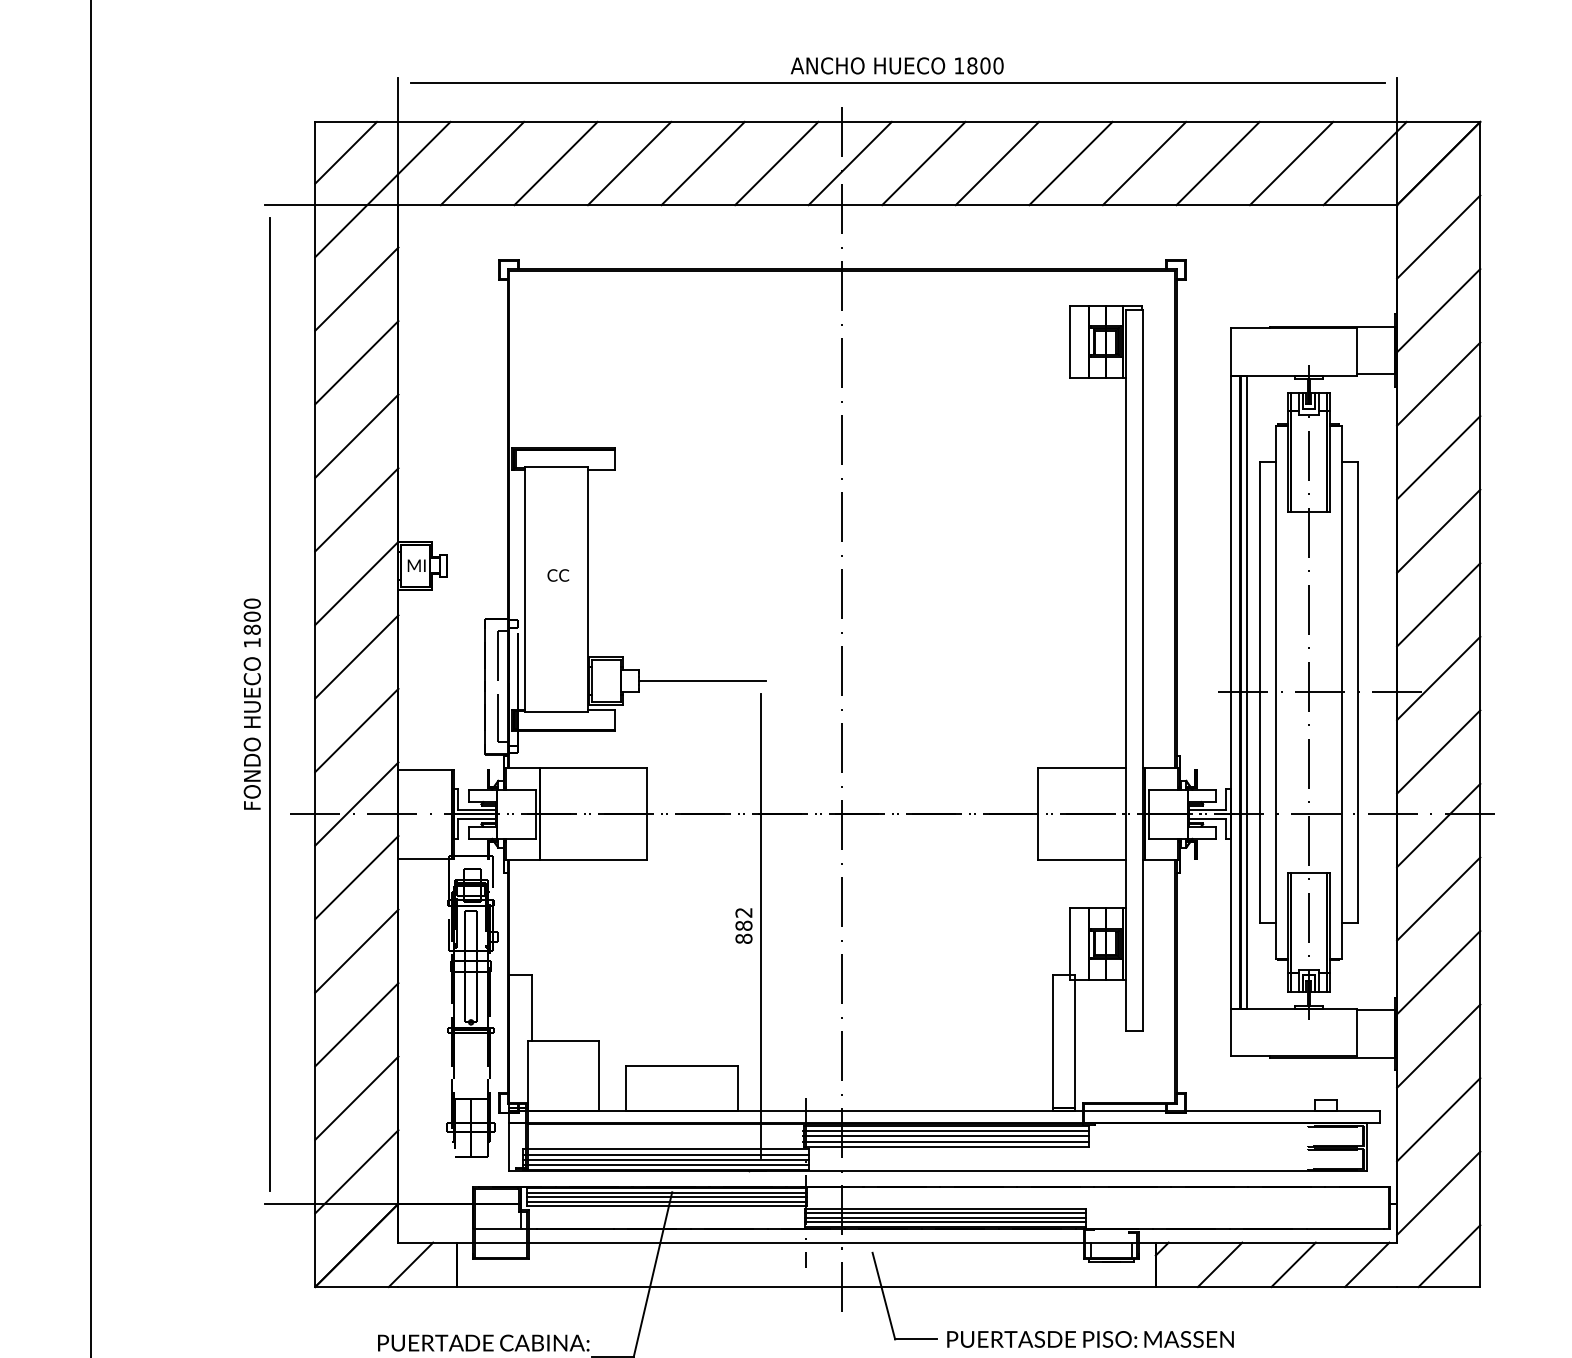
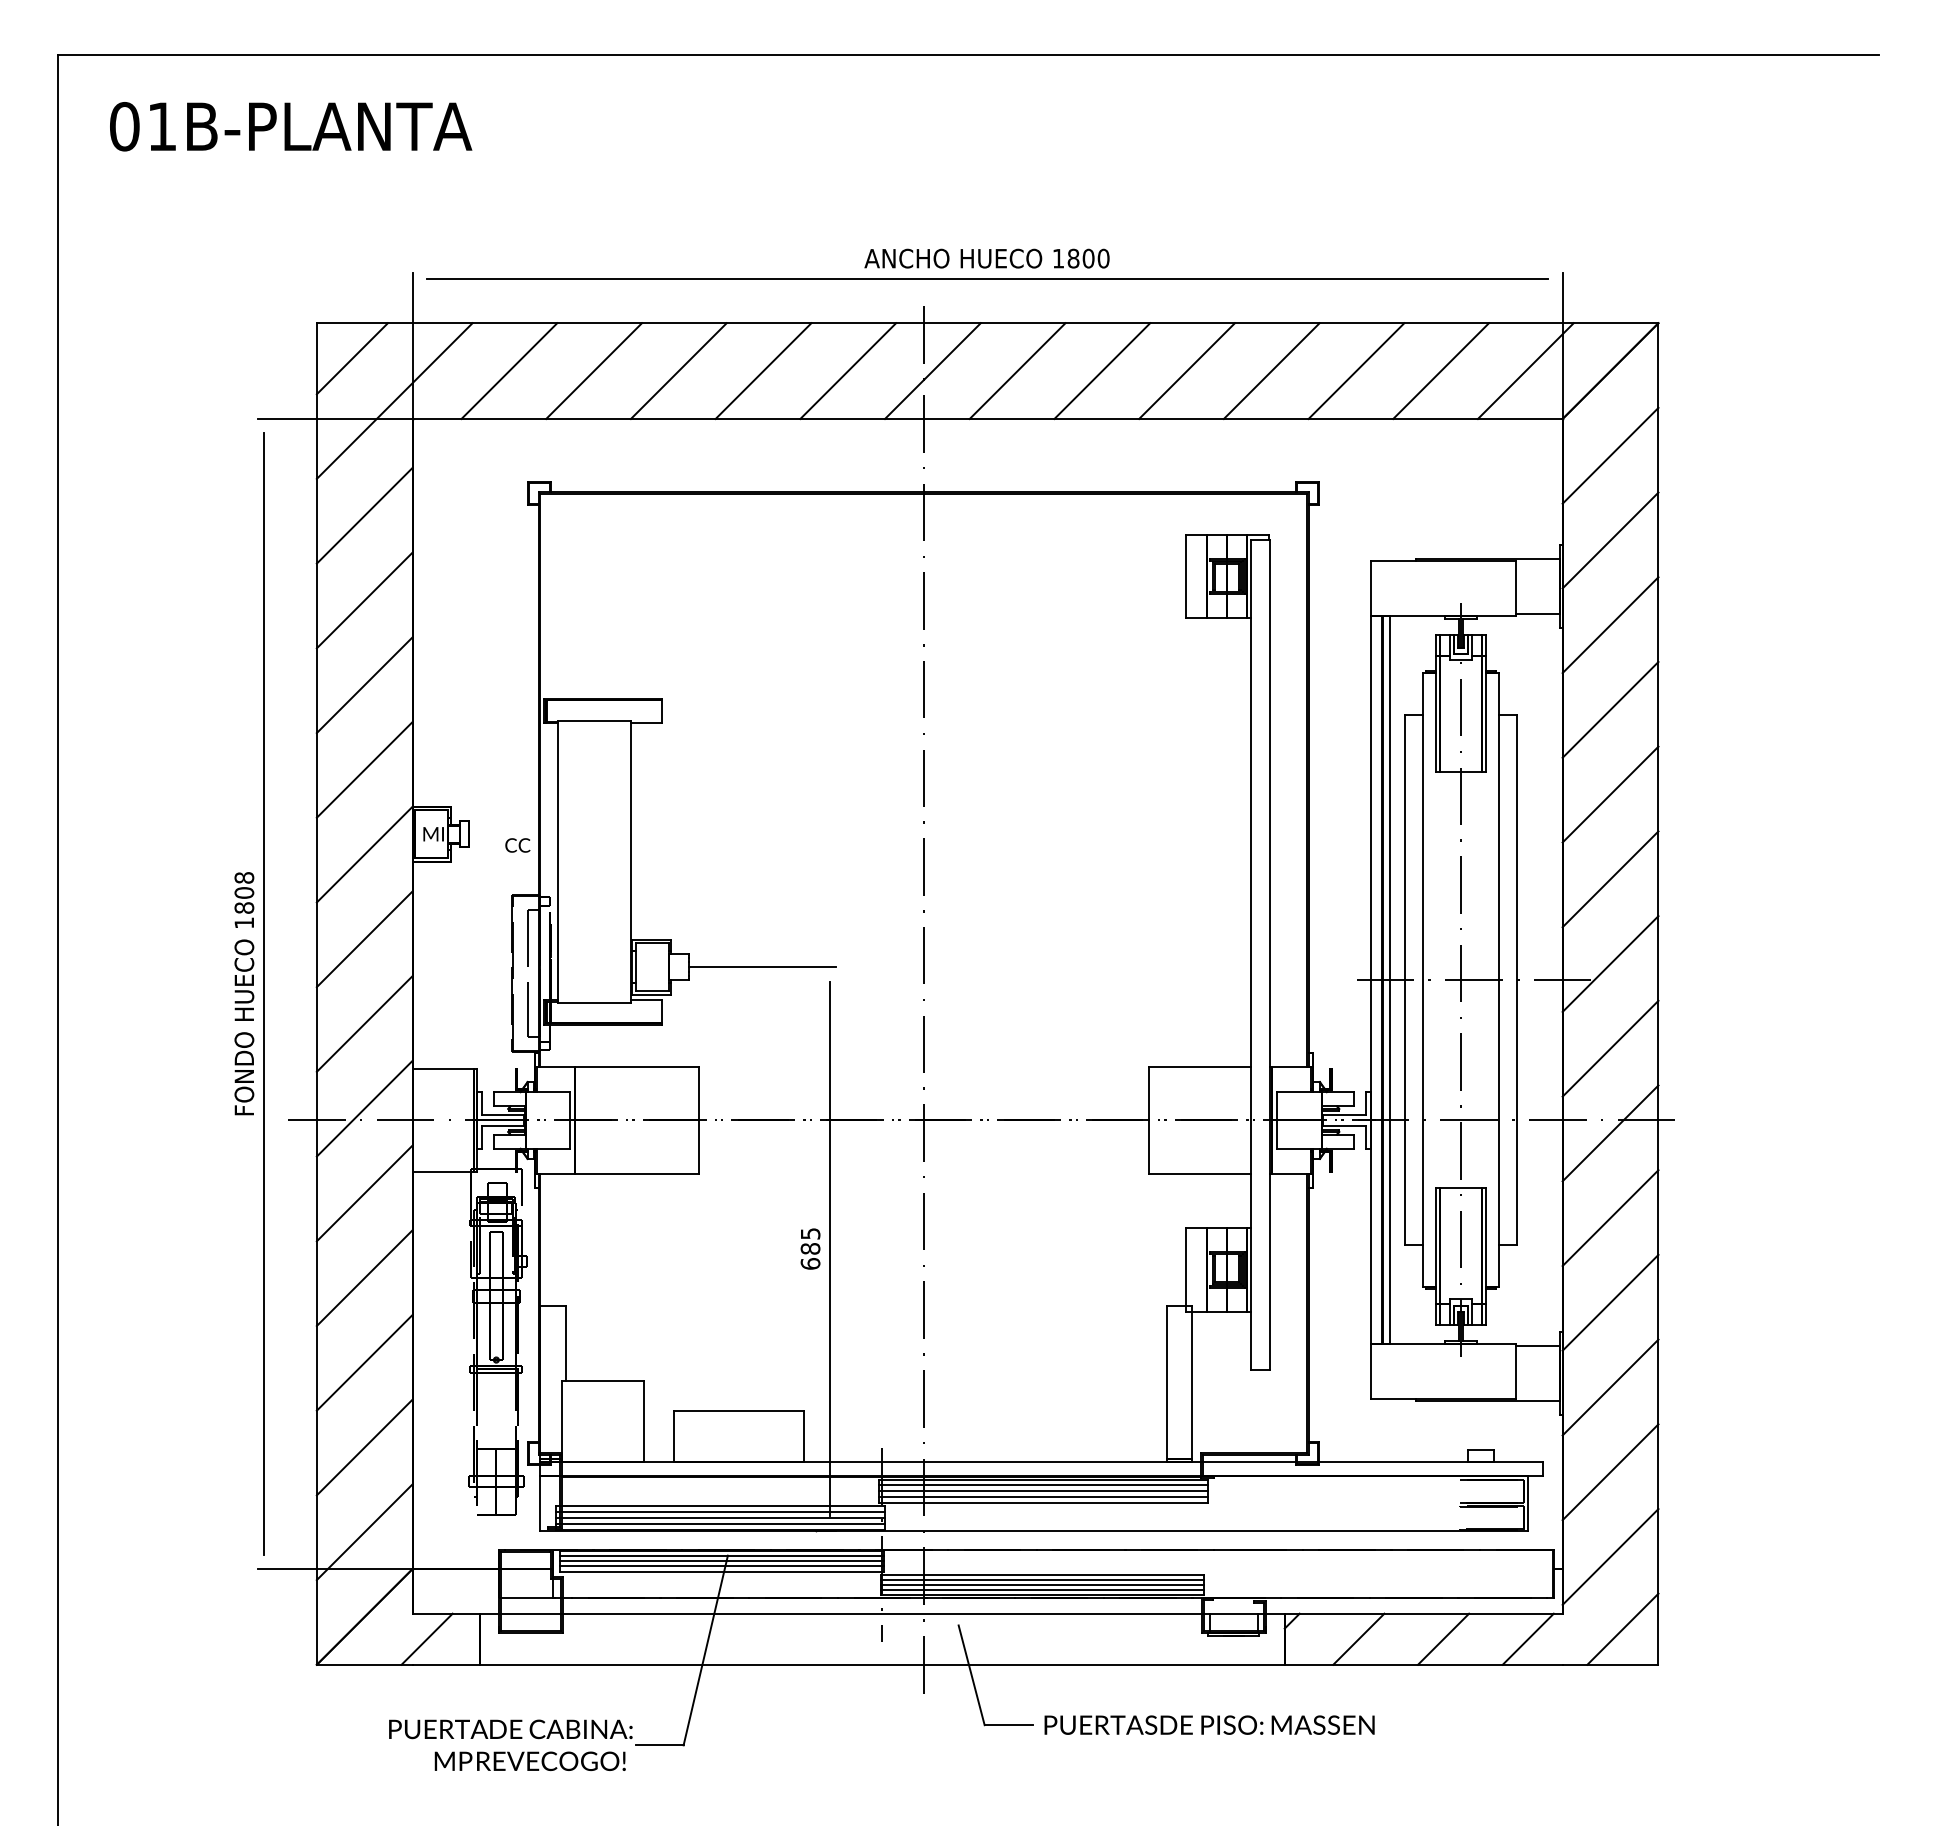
text: (558, 575) -> (517, 845), moved
text: (252, 603) -> (244, 877), 1800 -> 1808
text: (743, 925) -> (810, 1248), 882 -> 685

